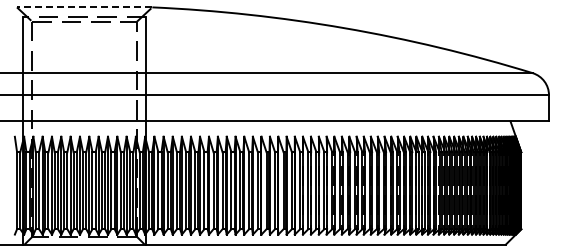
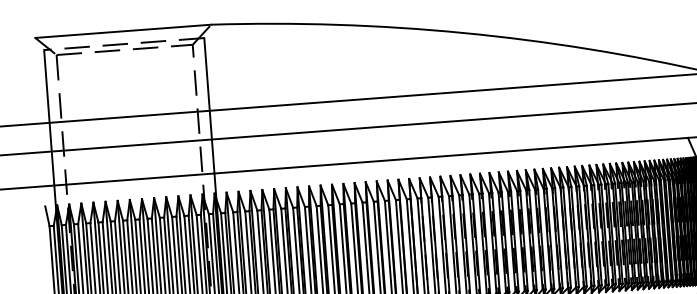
line: (84, 7) -> (123, 31), dashed -> solid

